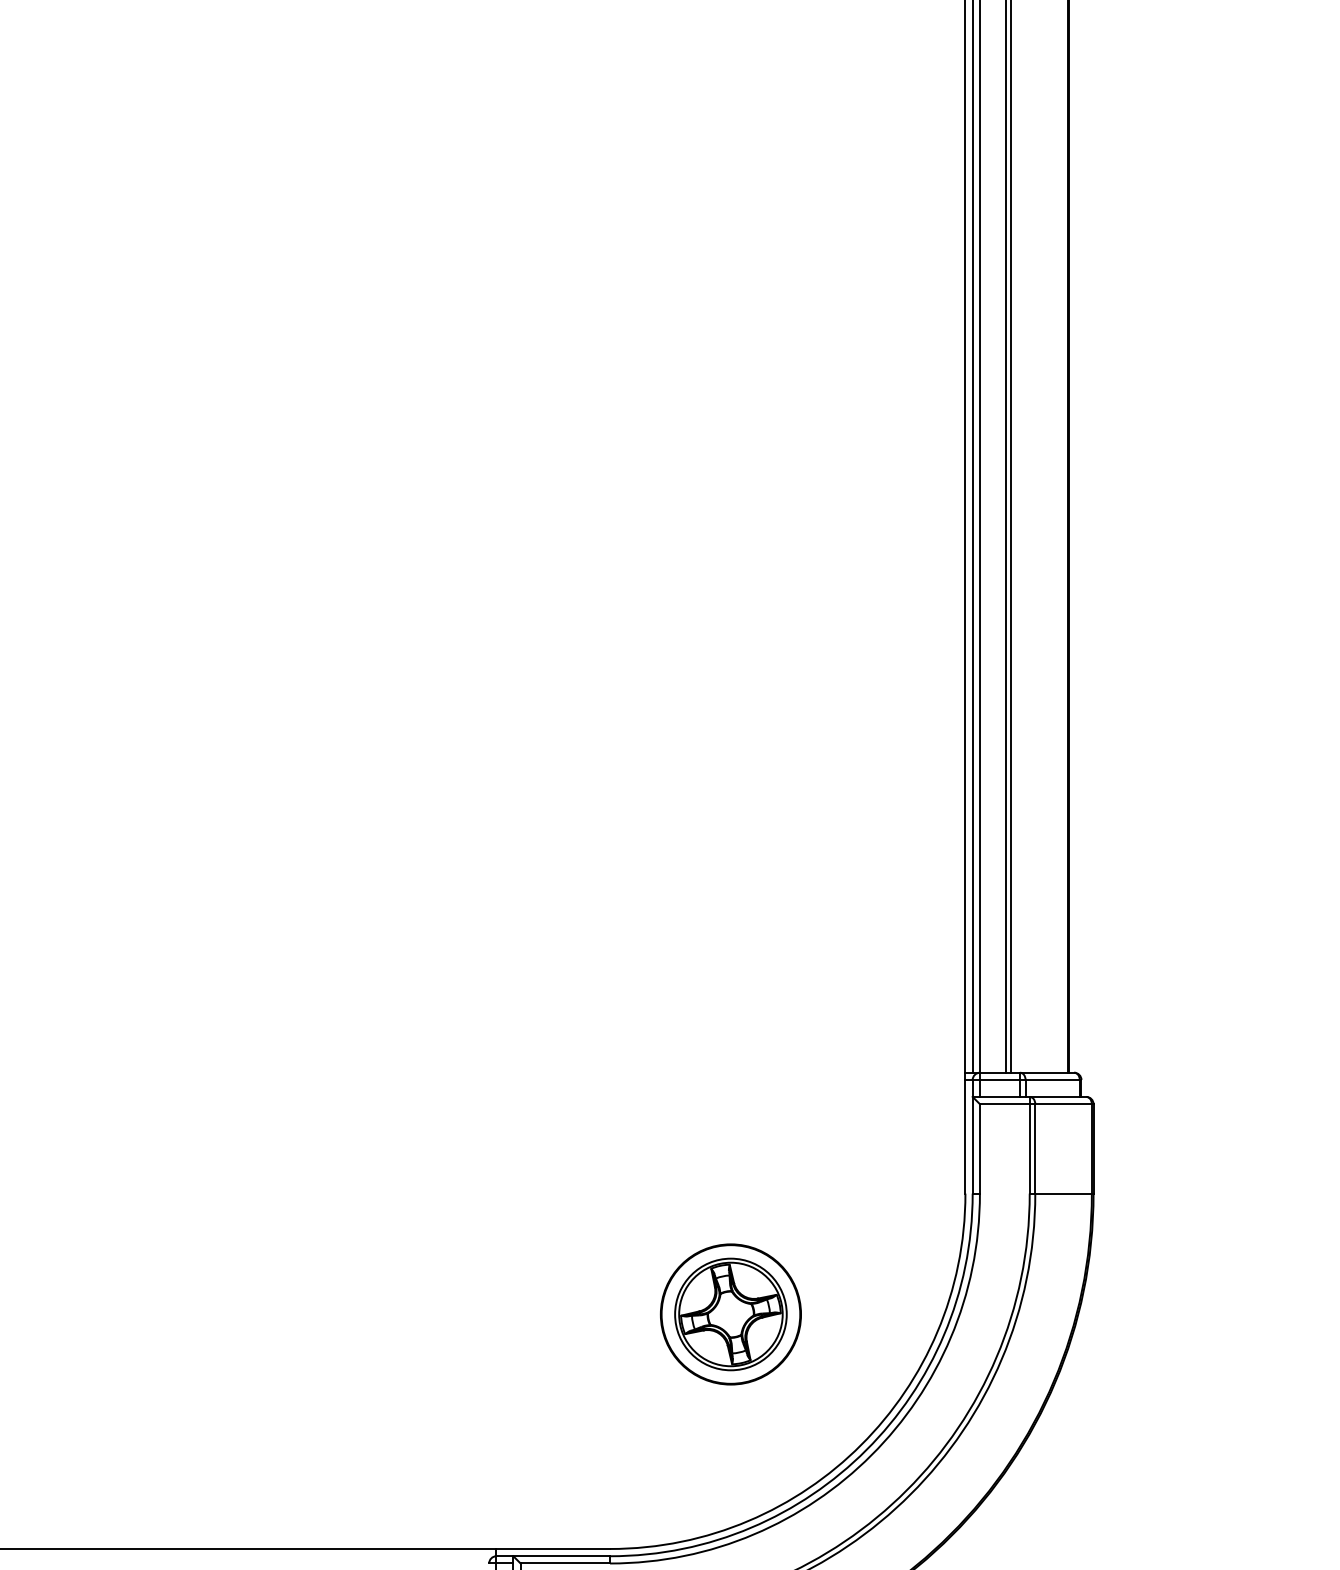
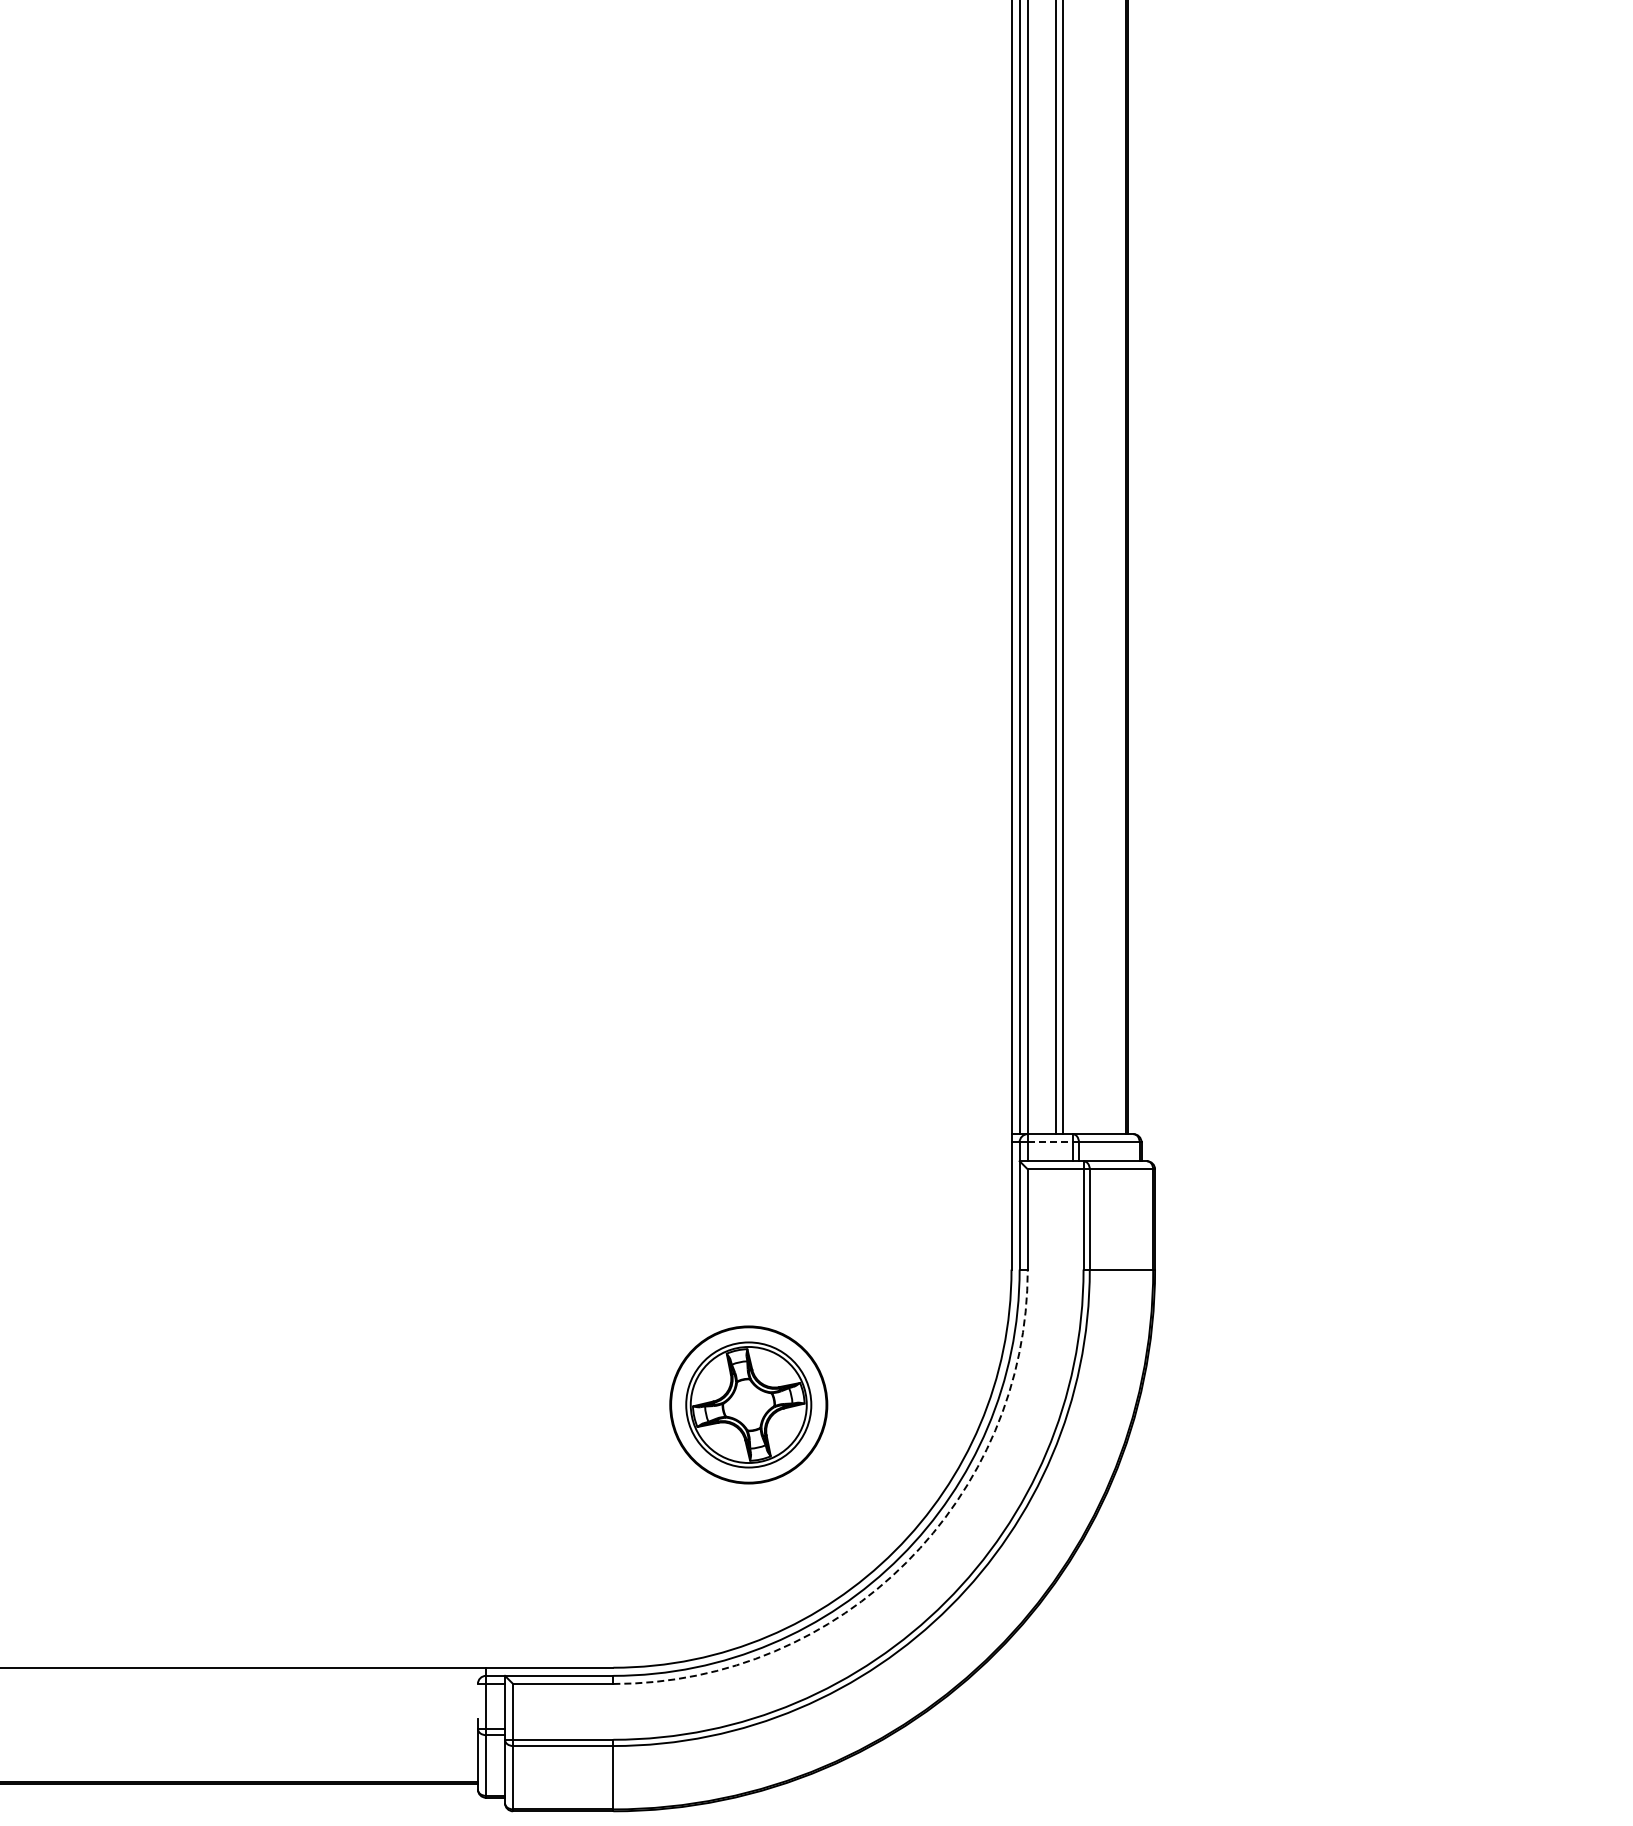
line: (1000, 1080) -> (1050, 1142), solid -> dashed
arc: (871, 1455) -> (906, 1562), solid -> dashed

